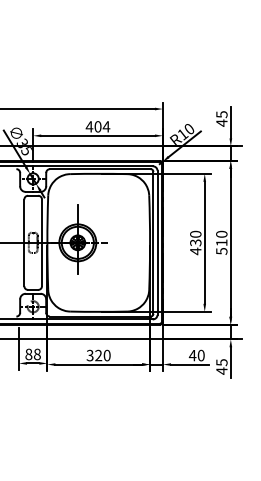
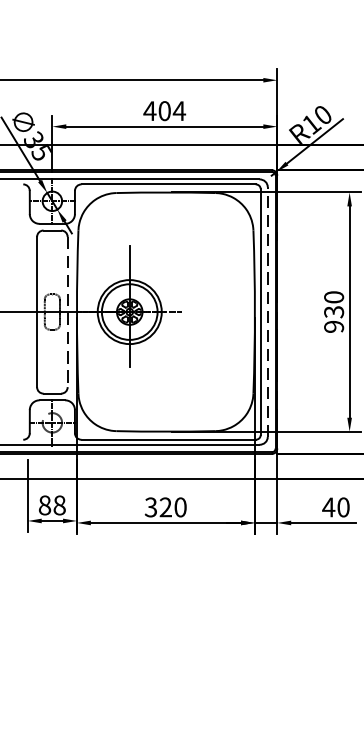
line: (157, 242) -> (267, 311), solid -> dashed
line: (42, 243) -> (68, 313), solid -> dashed
text: (195, 251) -> (333, 327), 430 -> 930

